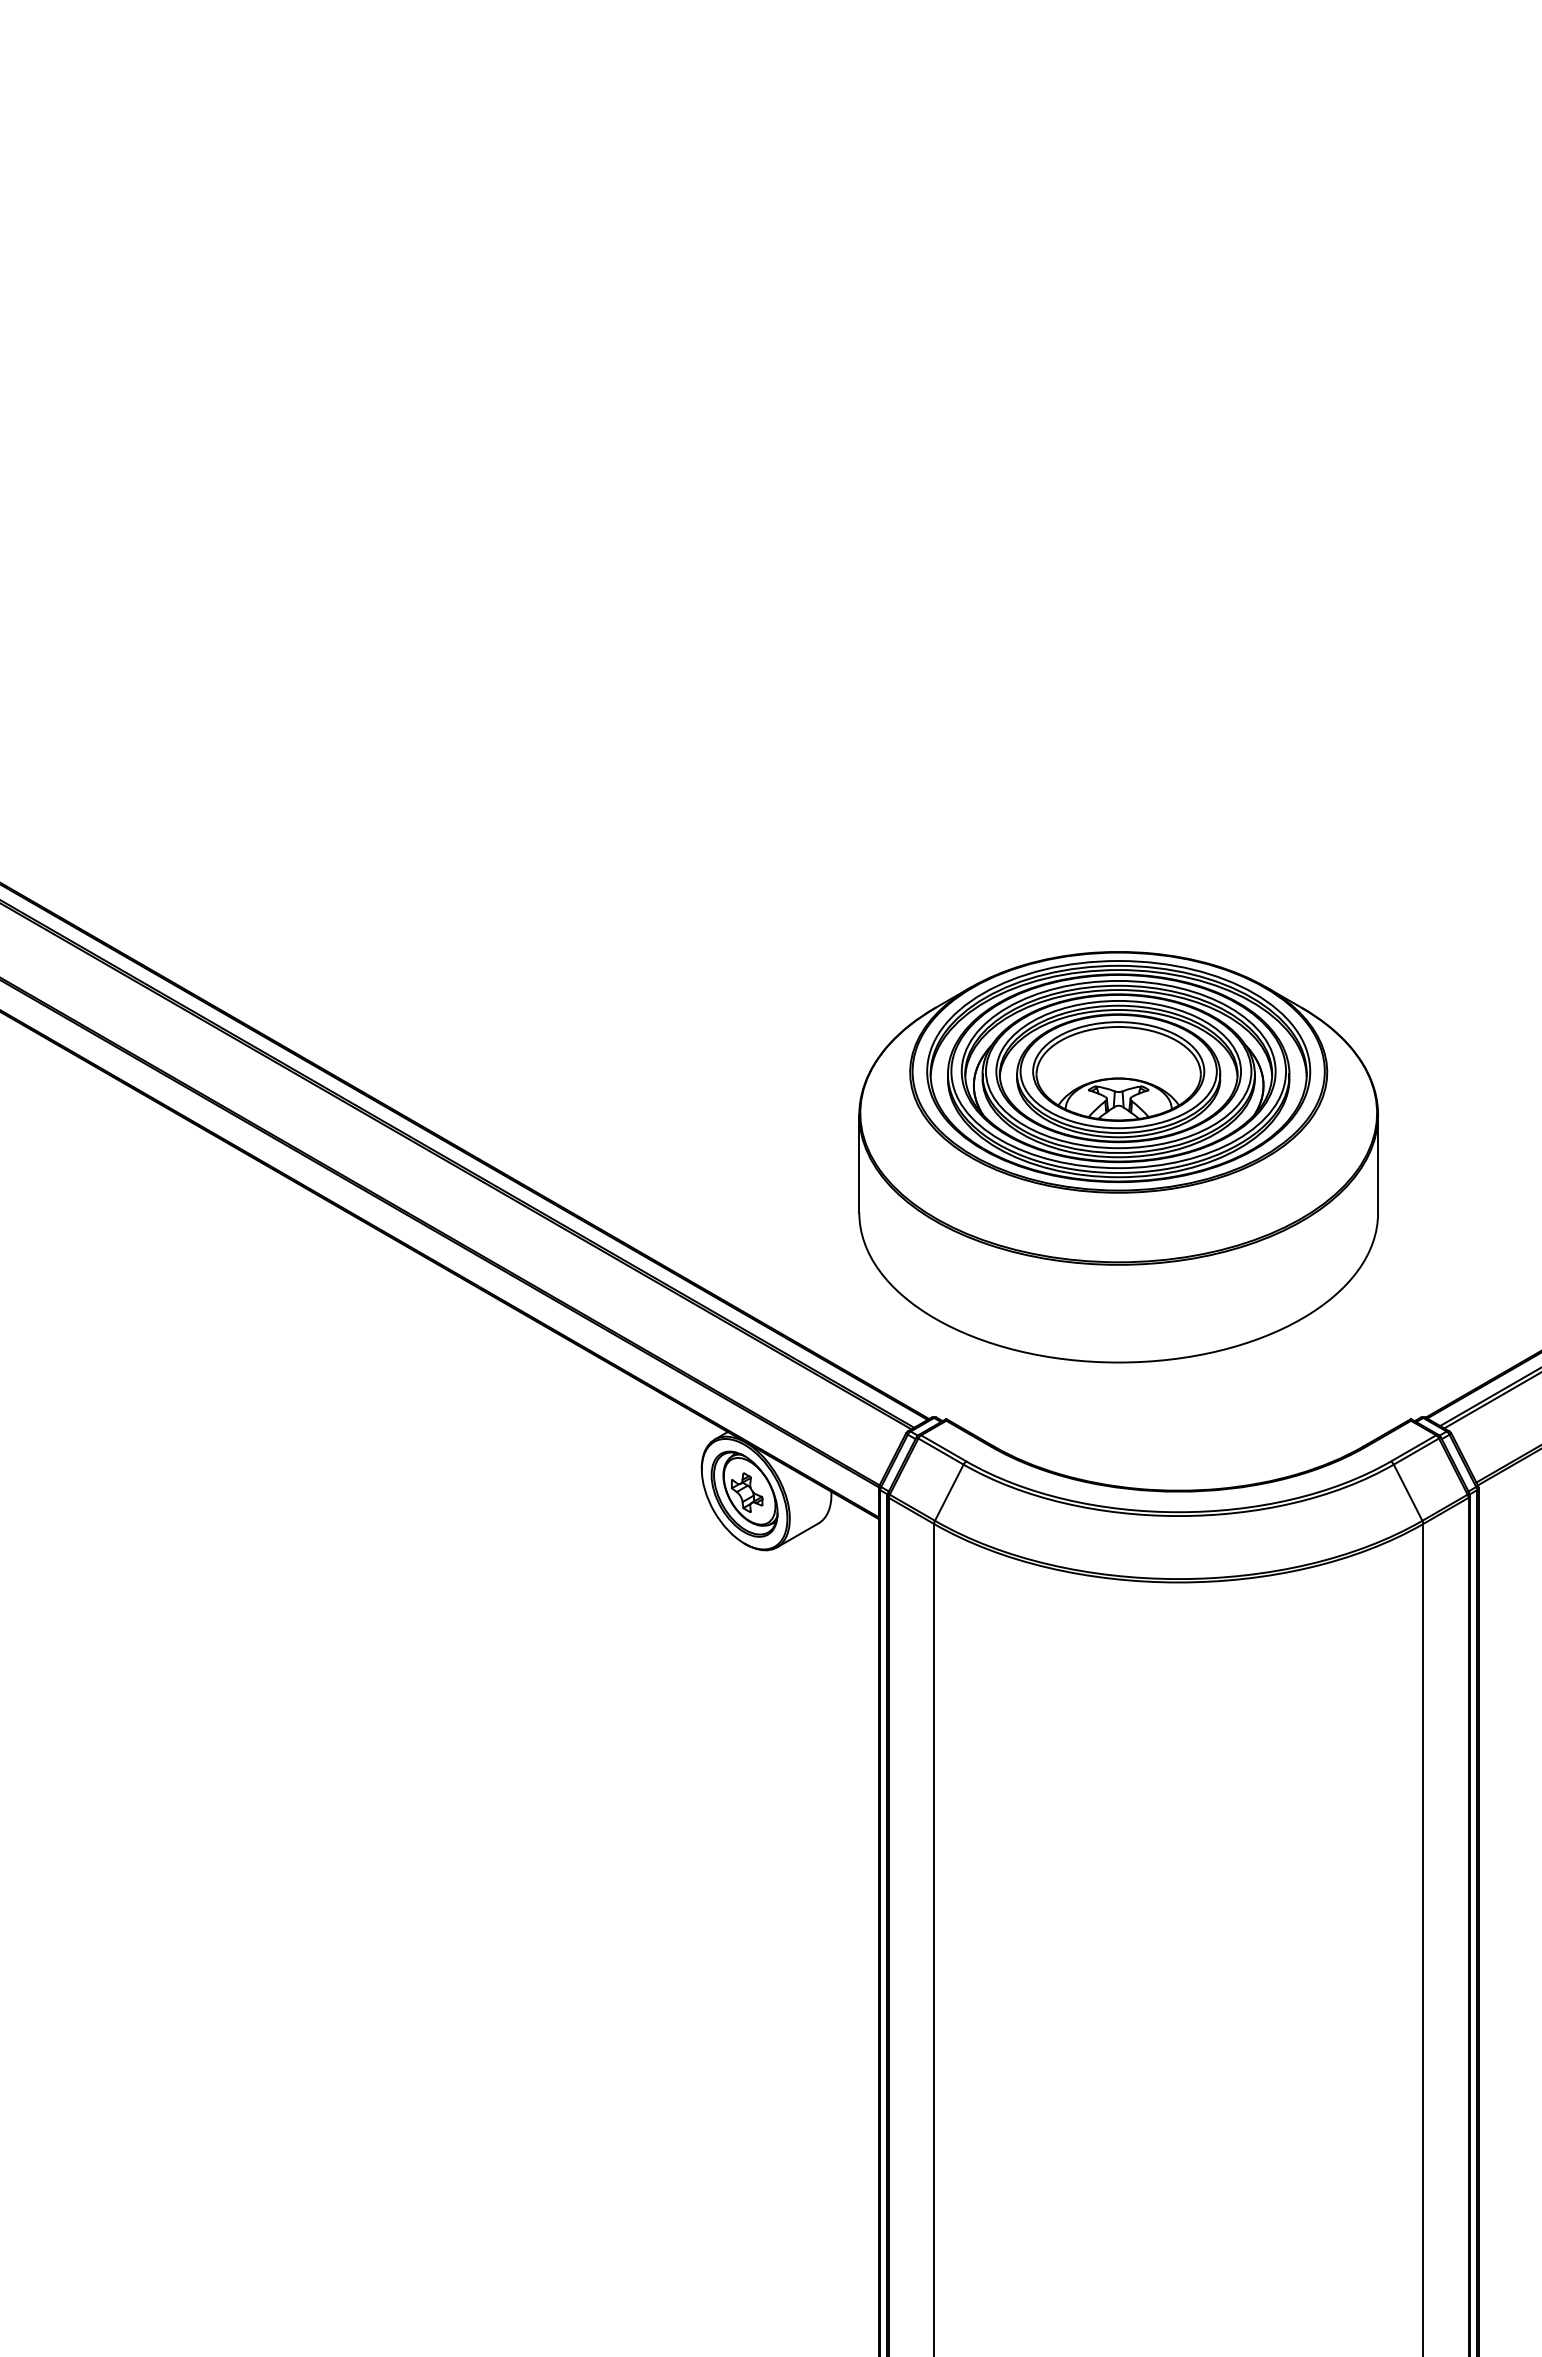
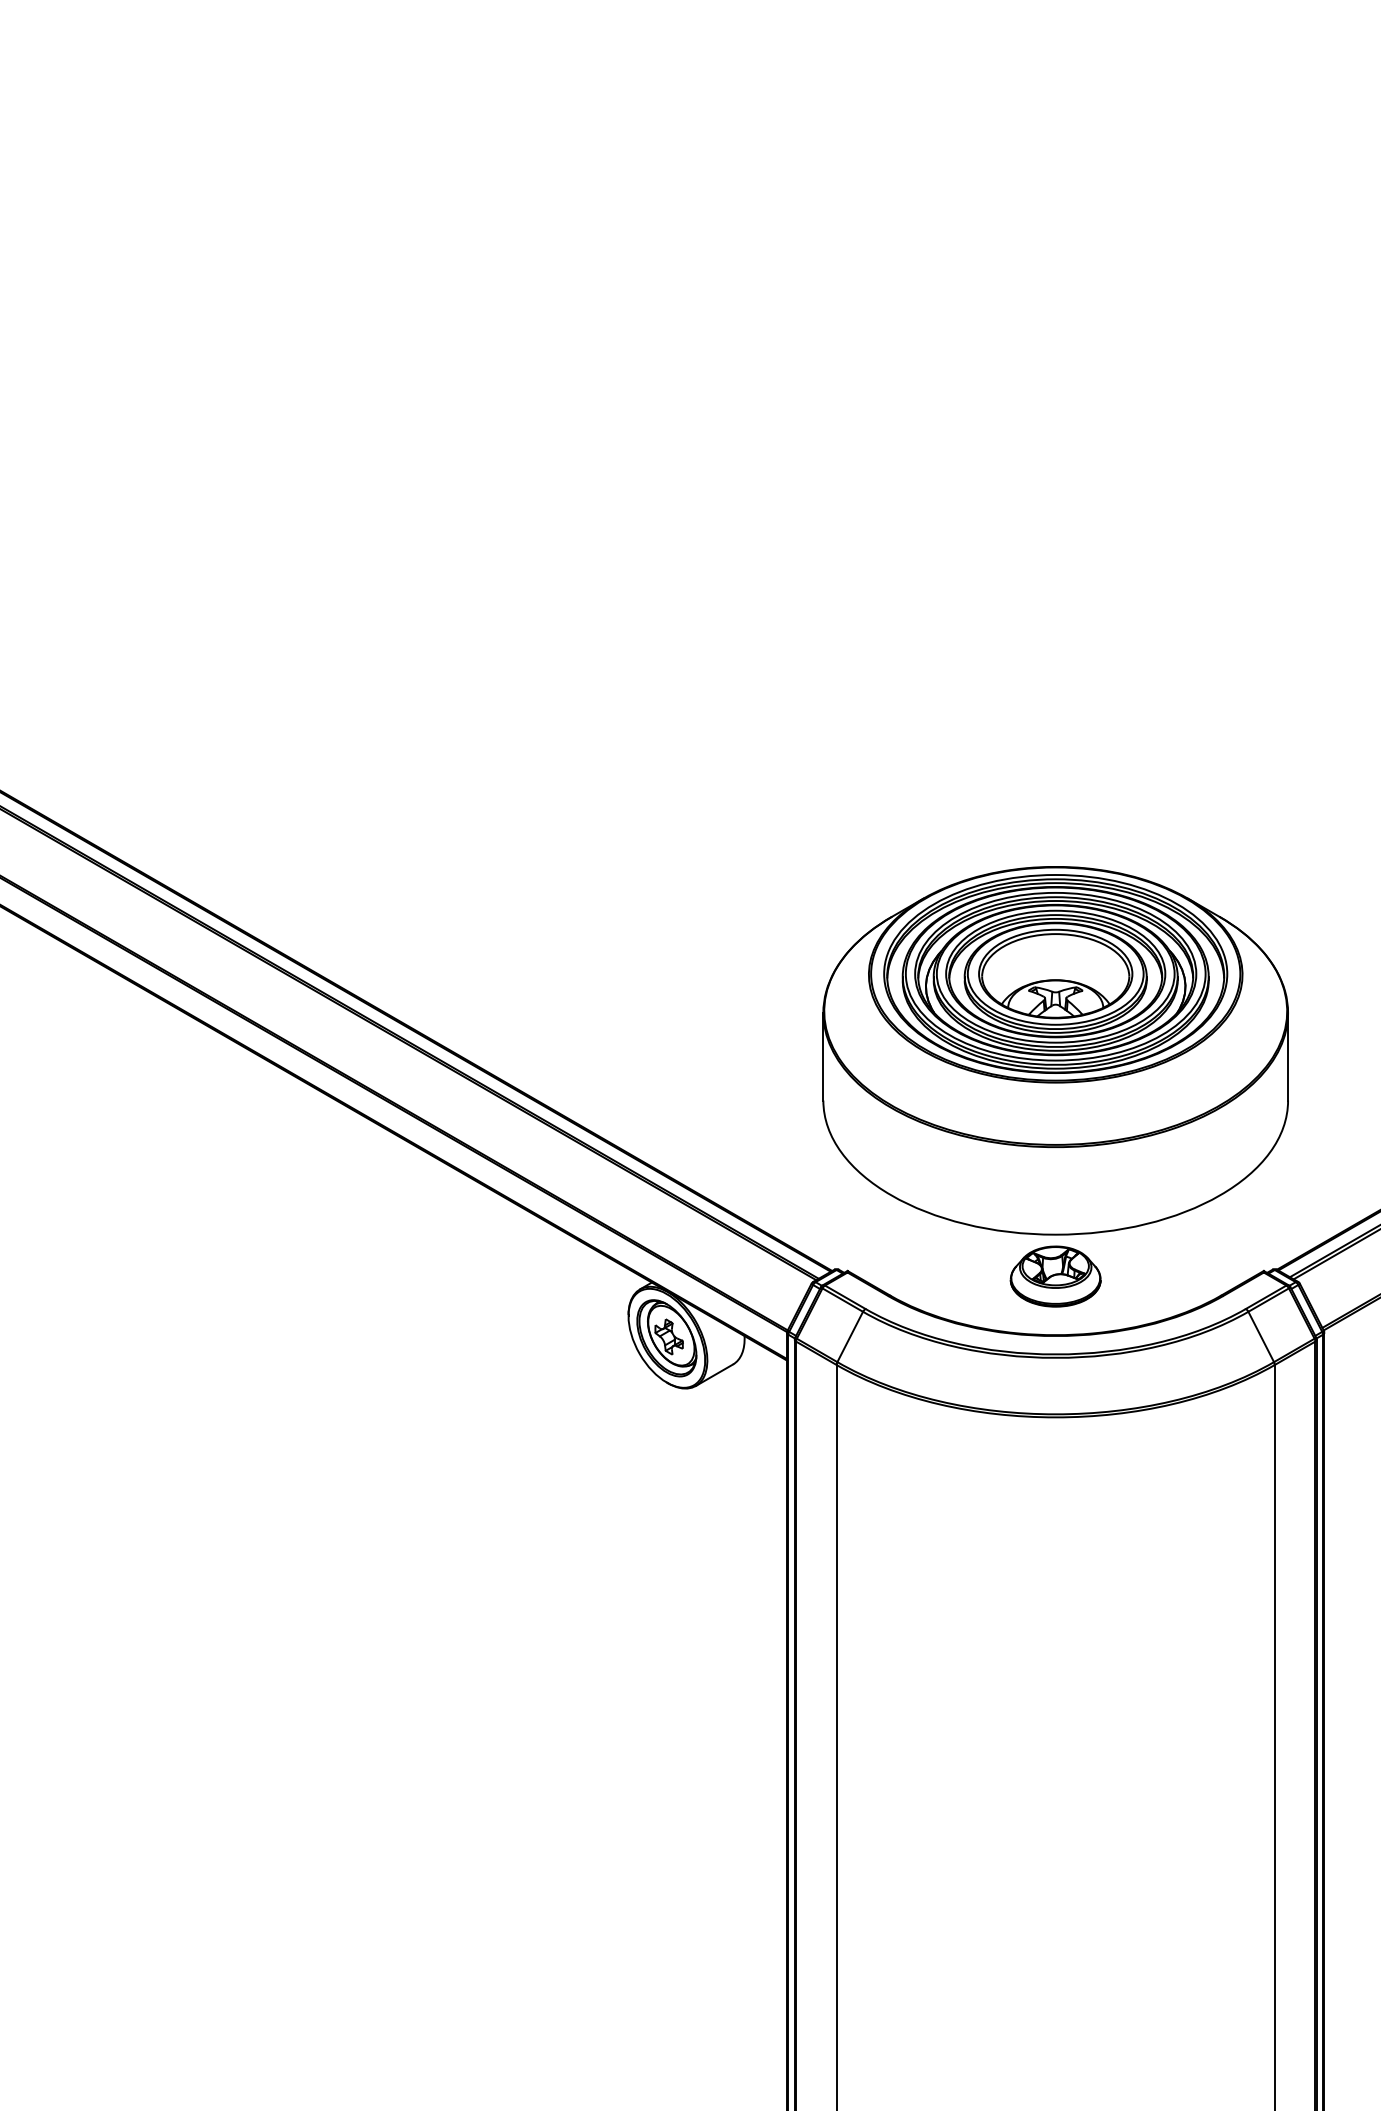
part: (1118, 1157) -> (1055, 1051), moved
part: (1178, 1424) -> (1055, 1275), added

